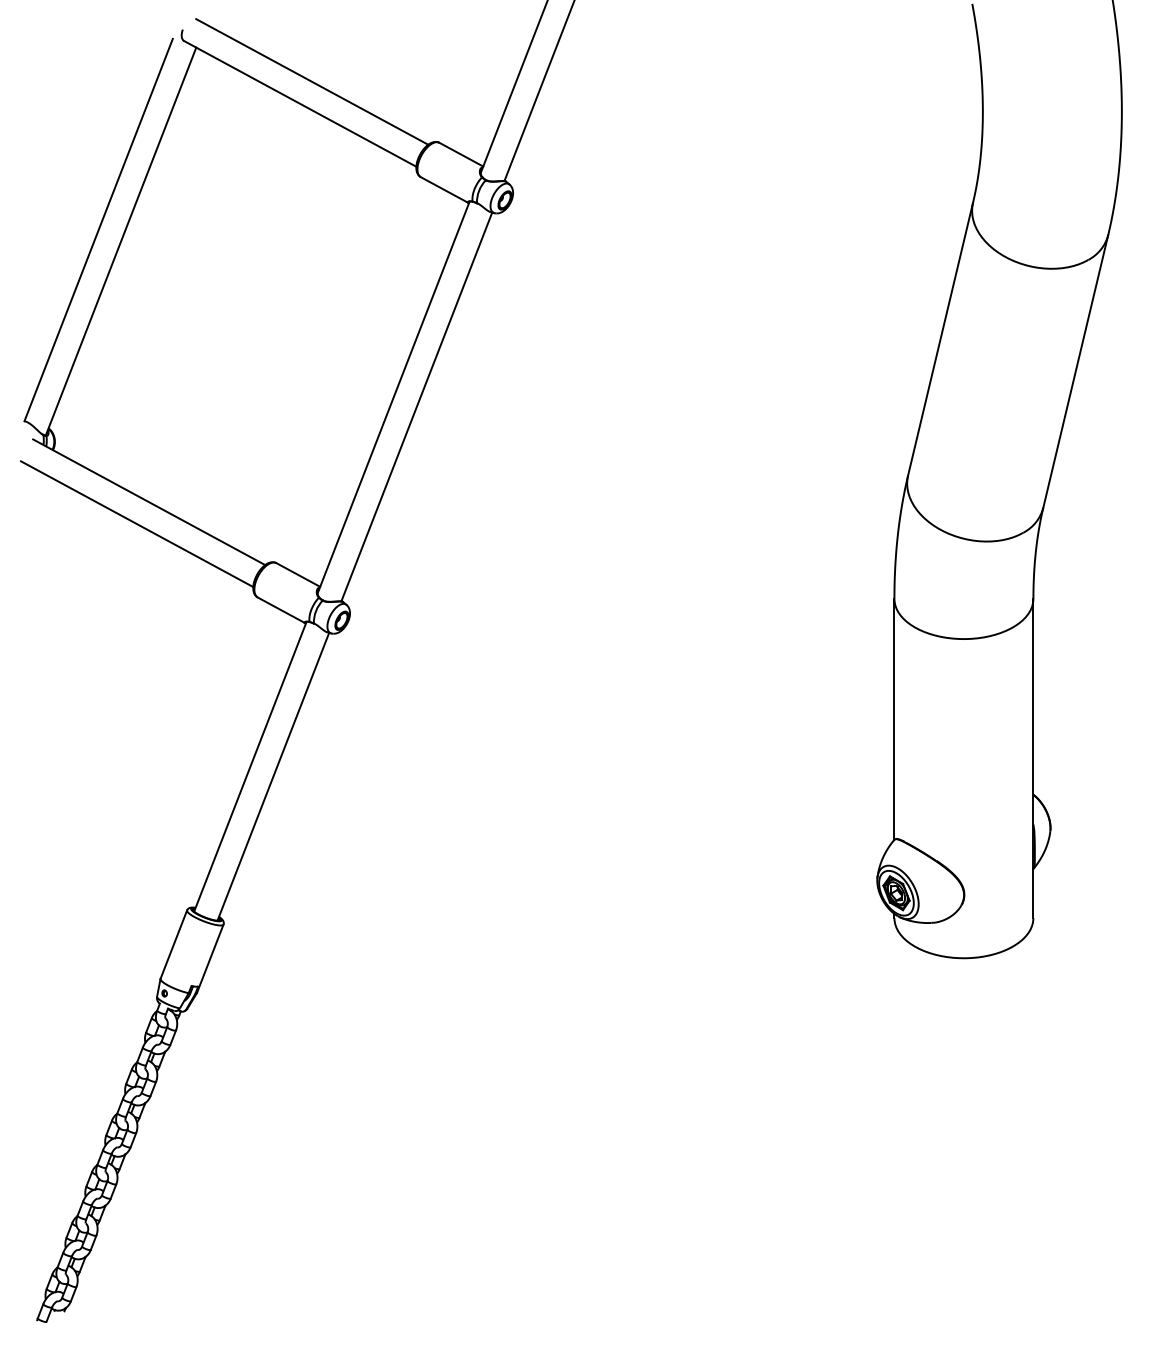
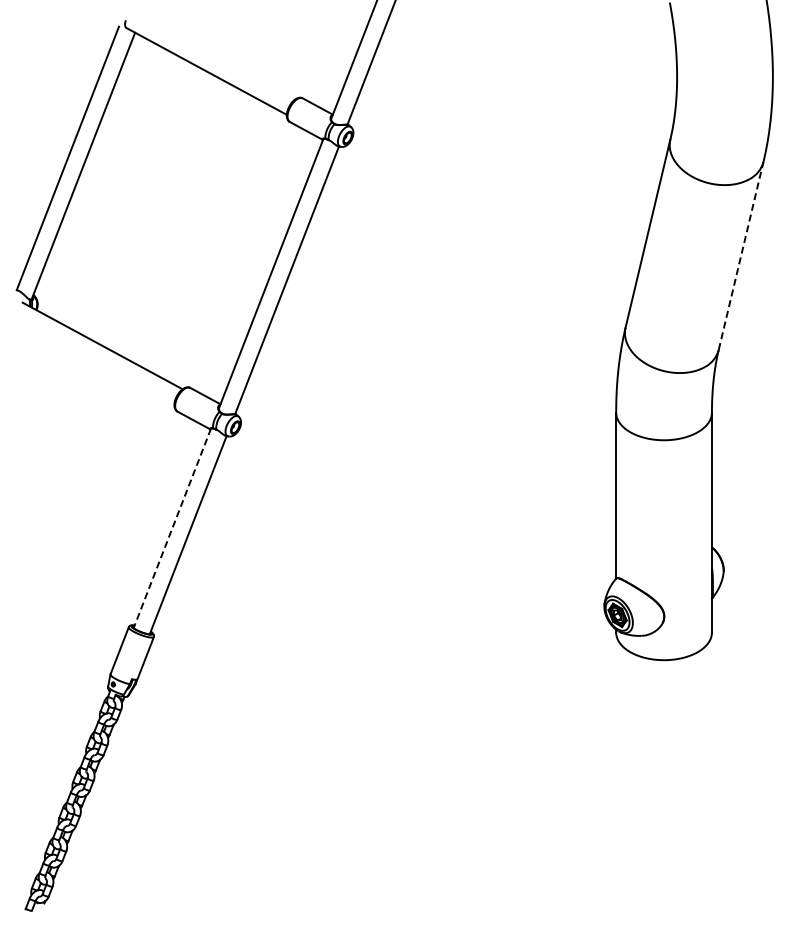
line: (312, 82) -> (215, 56), removed
line: (1076, 370) -> (741, 255), solid -> dashed
line: (137, 523) -> (94, 360), removed
line: (250, 767) -> (172, 528), solid -> dashed

